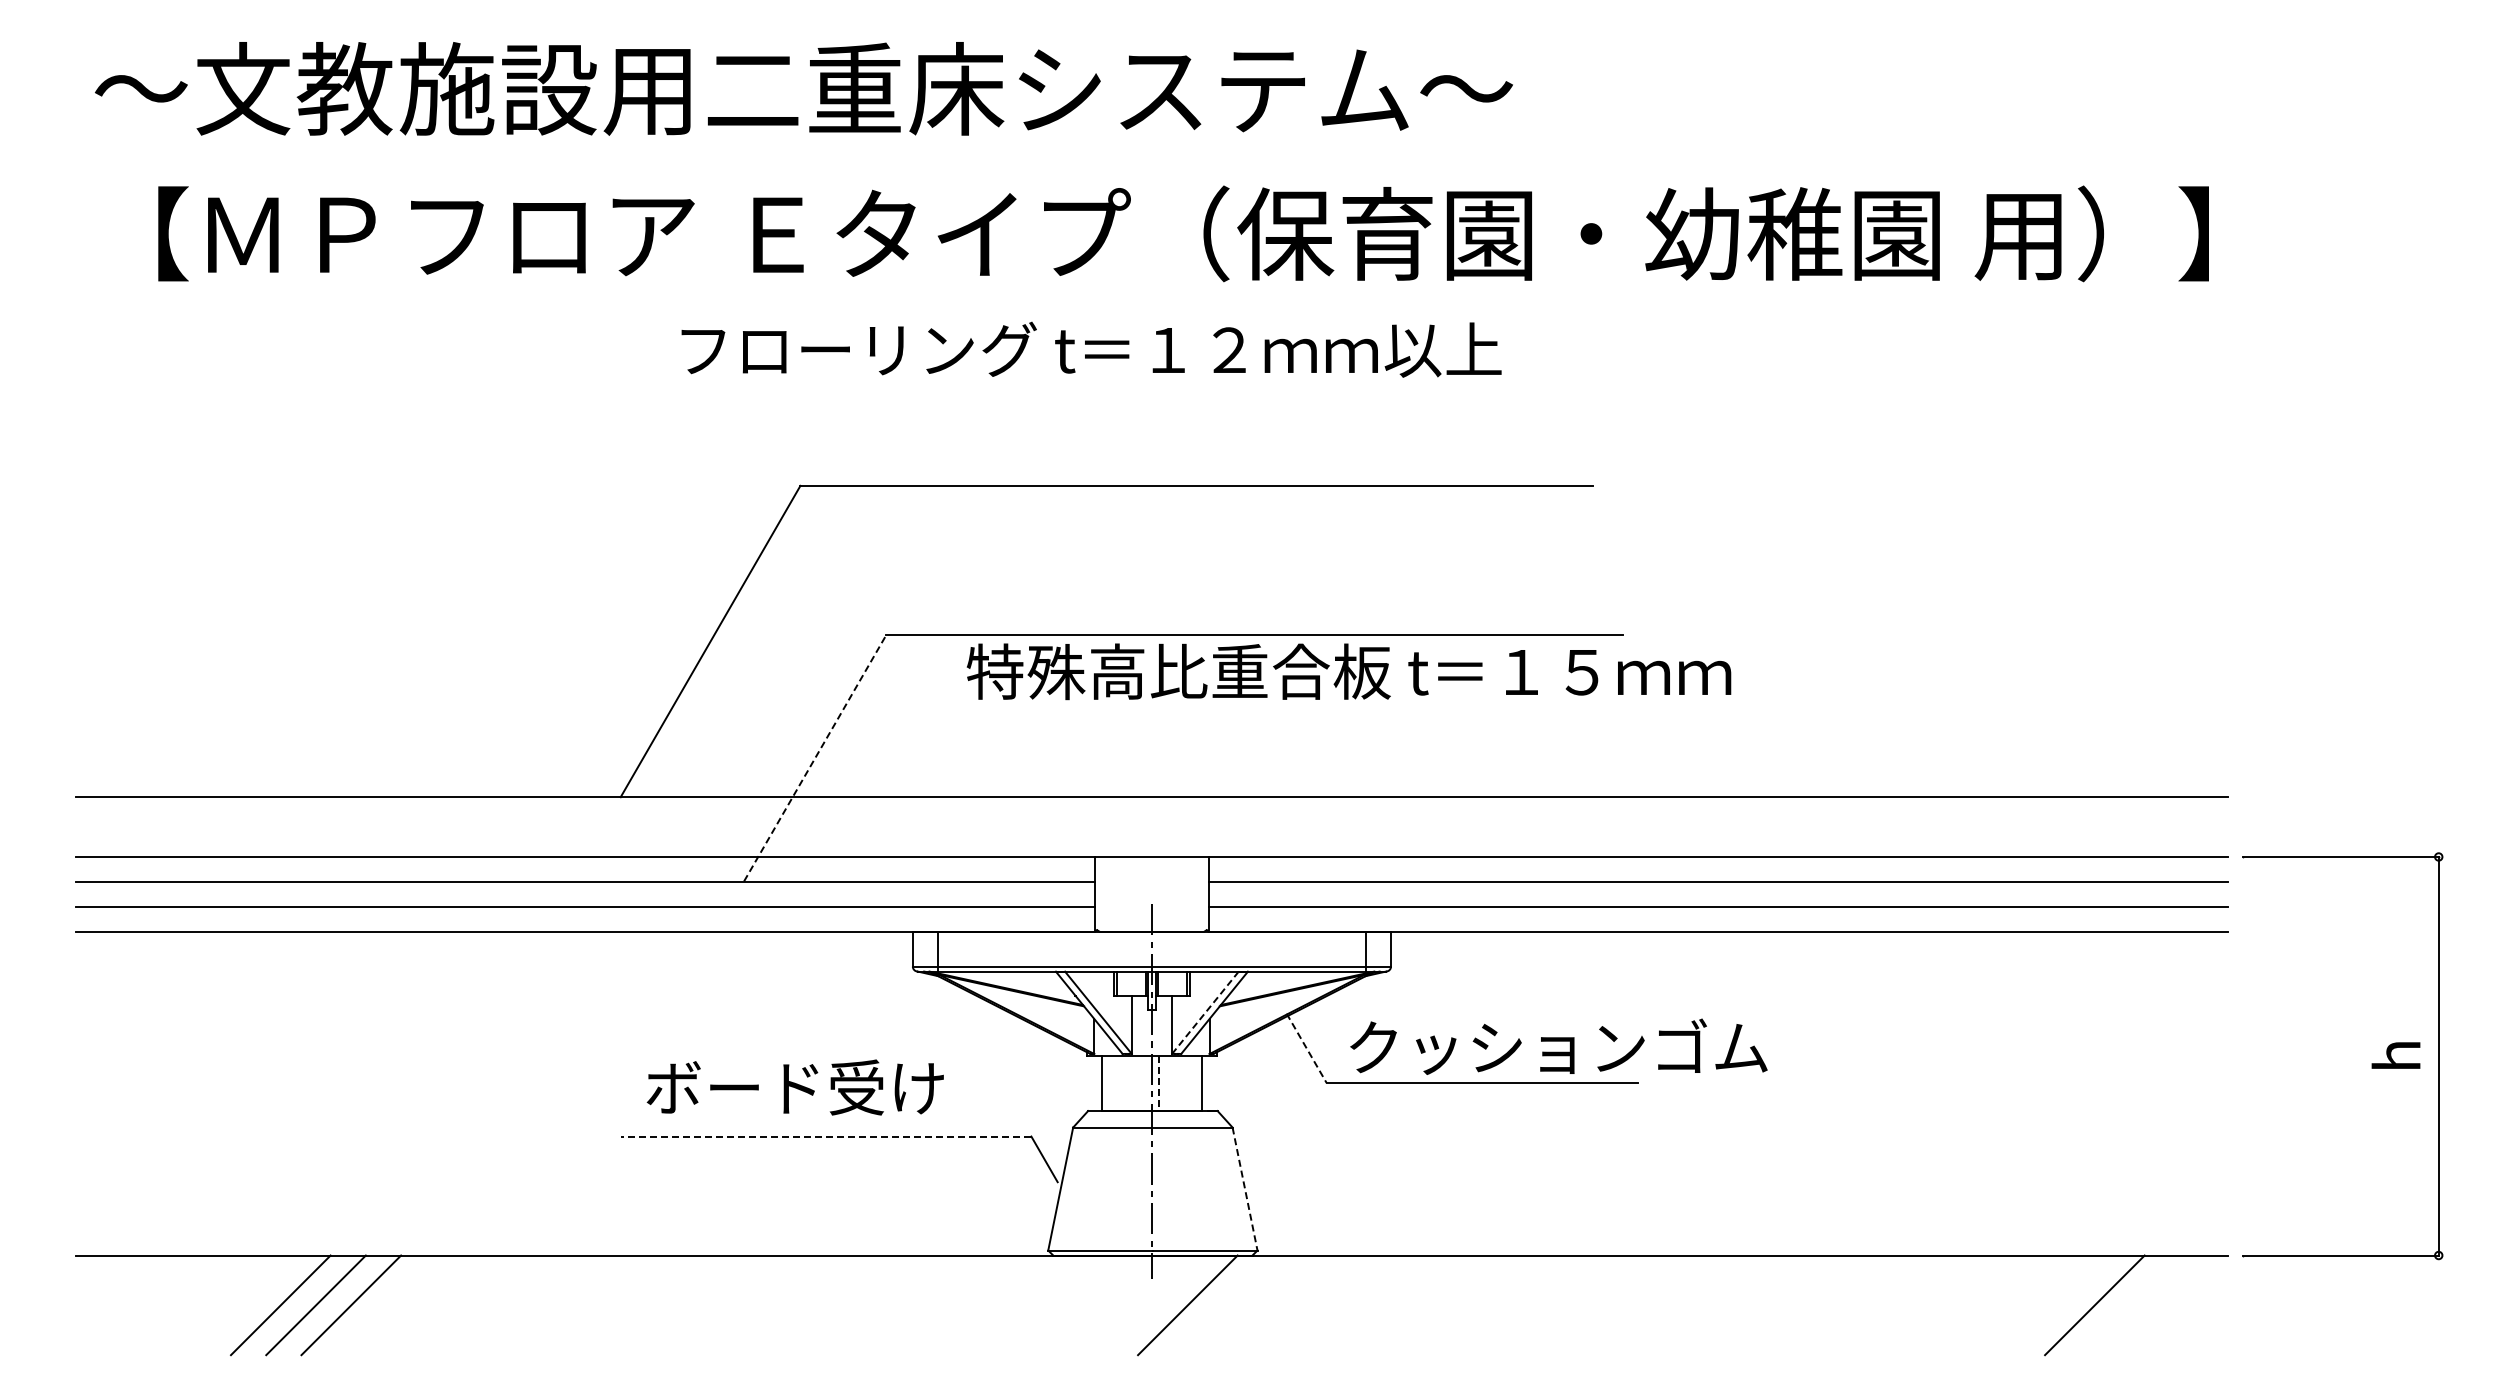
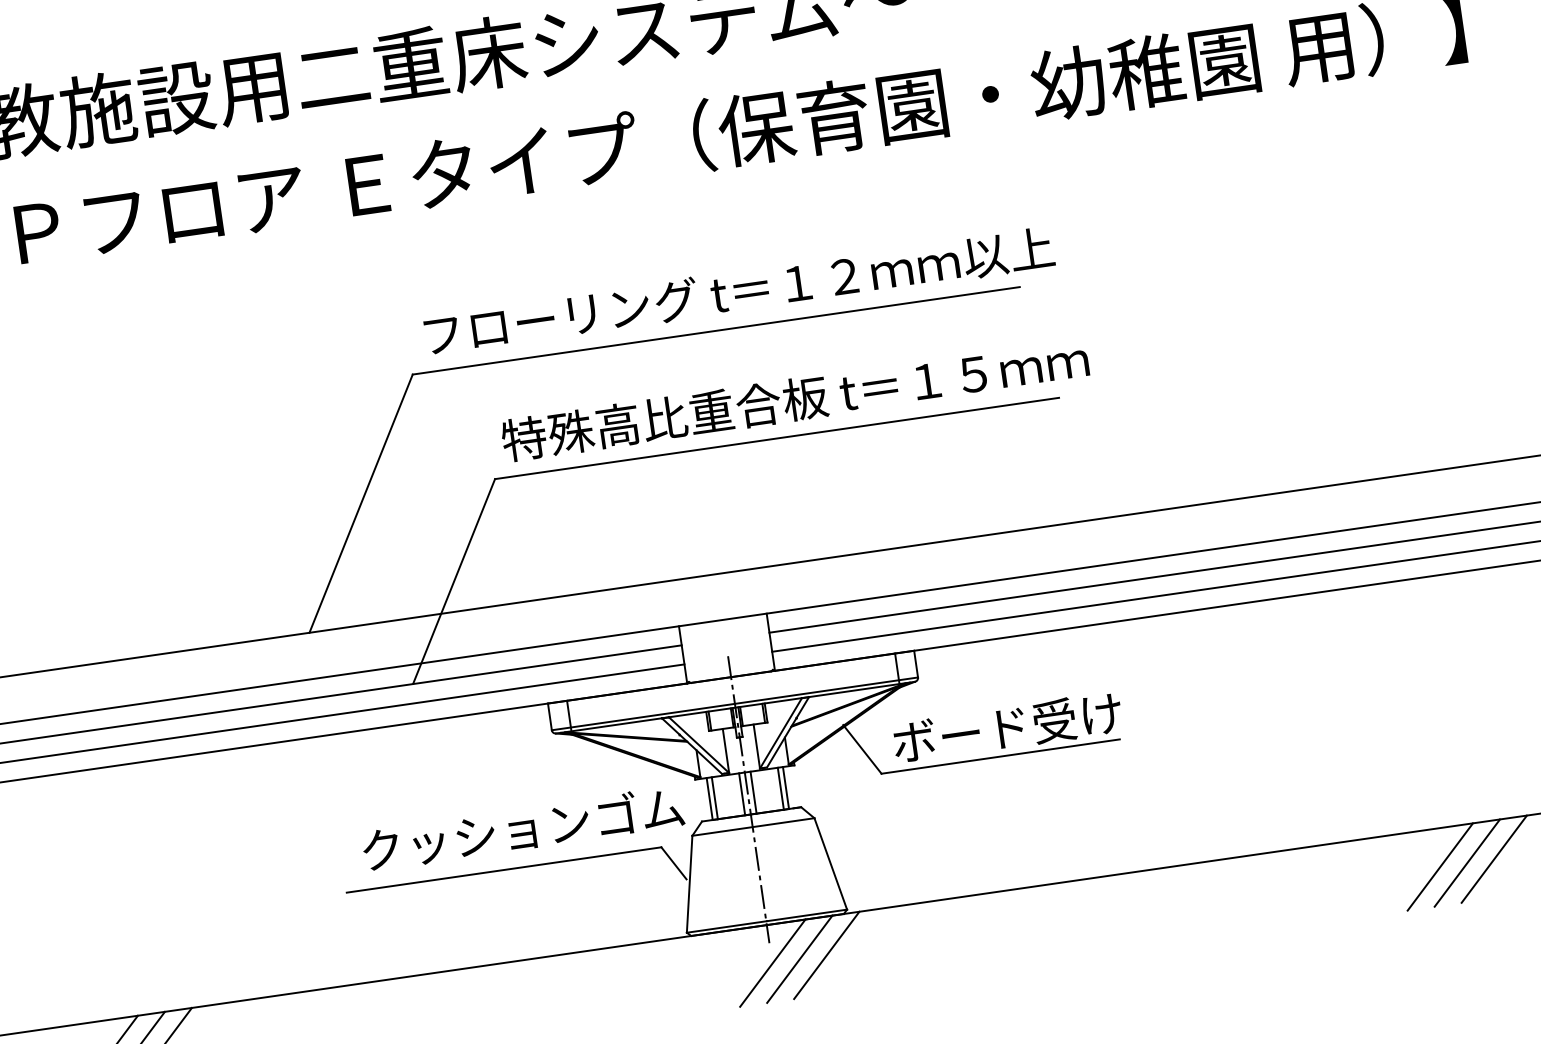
text: (1091, 349) -> (739, 291), moved
text: (1348, 671) -> (794, 399), moved
line: (815, 757) -> (454, 580), dashed -> solid
line: (1205, 1012) -> (781, 733), dashed -> solid
text: (1557, 1046) -> (1054, 720), クッションゴム -> ボード受け
line: (1306, 1048) -> (862, 749), dashed -> solid
line: (1108, 1083) -> (714, 798), added
line: (1144, 1083) -> (742, 794), added
line: (1195, 1083) -> (781, 788), added
line: (1159, 1084) -> (753, 793), dashed -> solid
text: (856, 1087) -> (522, 829), ボード受け -> クッションゴム
line: (825, 1136) -> (503, 869), dashed -> solid
line: (1245, 1189) -> (831, 864), dashed -> solid
line: (1152, 1305) -> (772, 963), added
line: (1222, 1305) -> (826, 955), added
line: (2024, 1305) -> (1440, 867), added
line: (2059, 1305) -> (1467, 863), added

